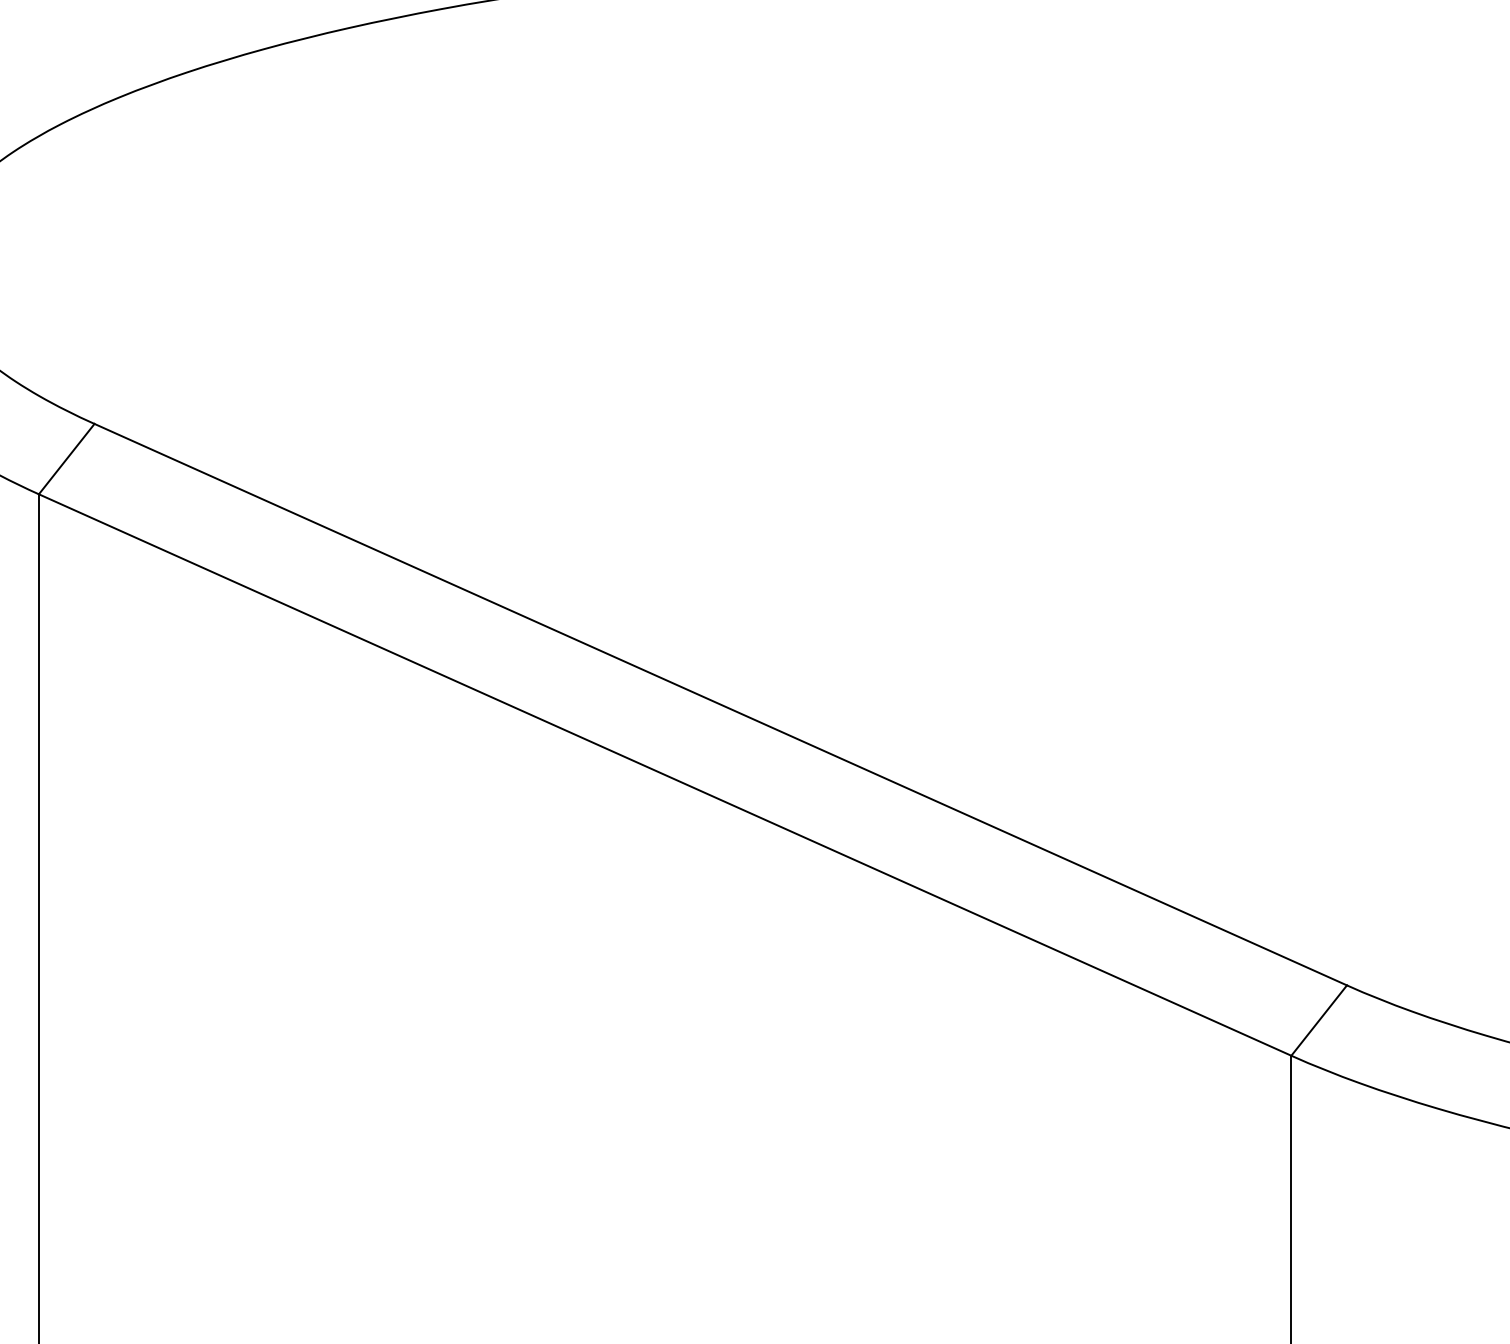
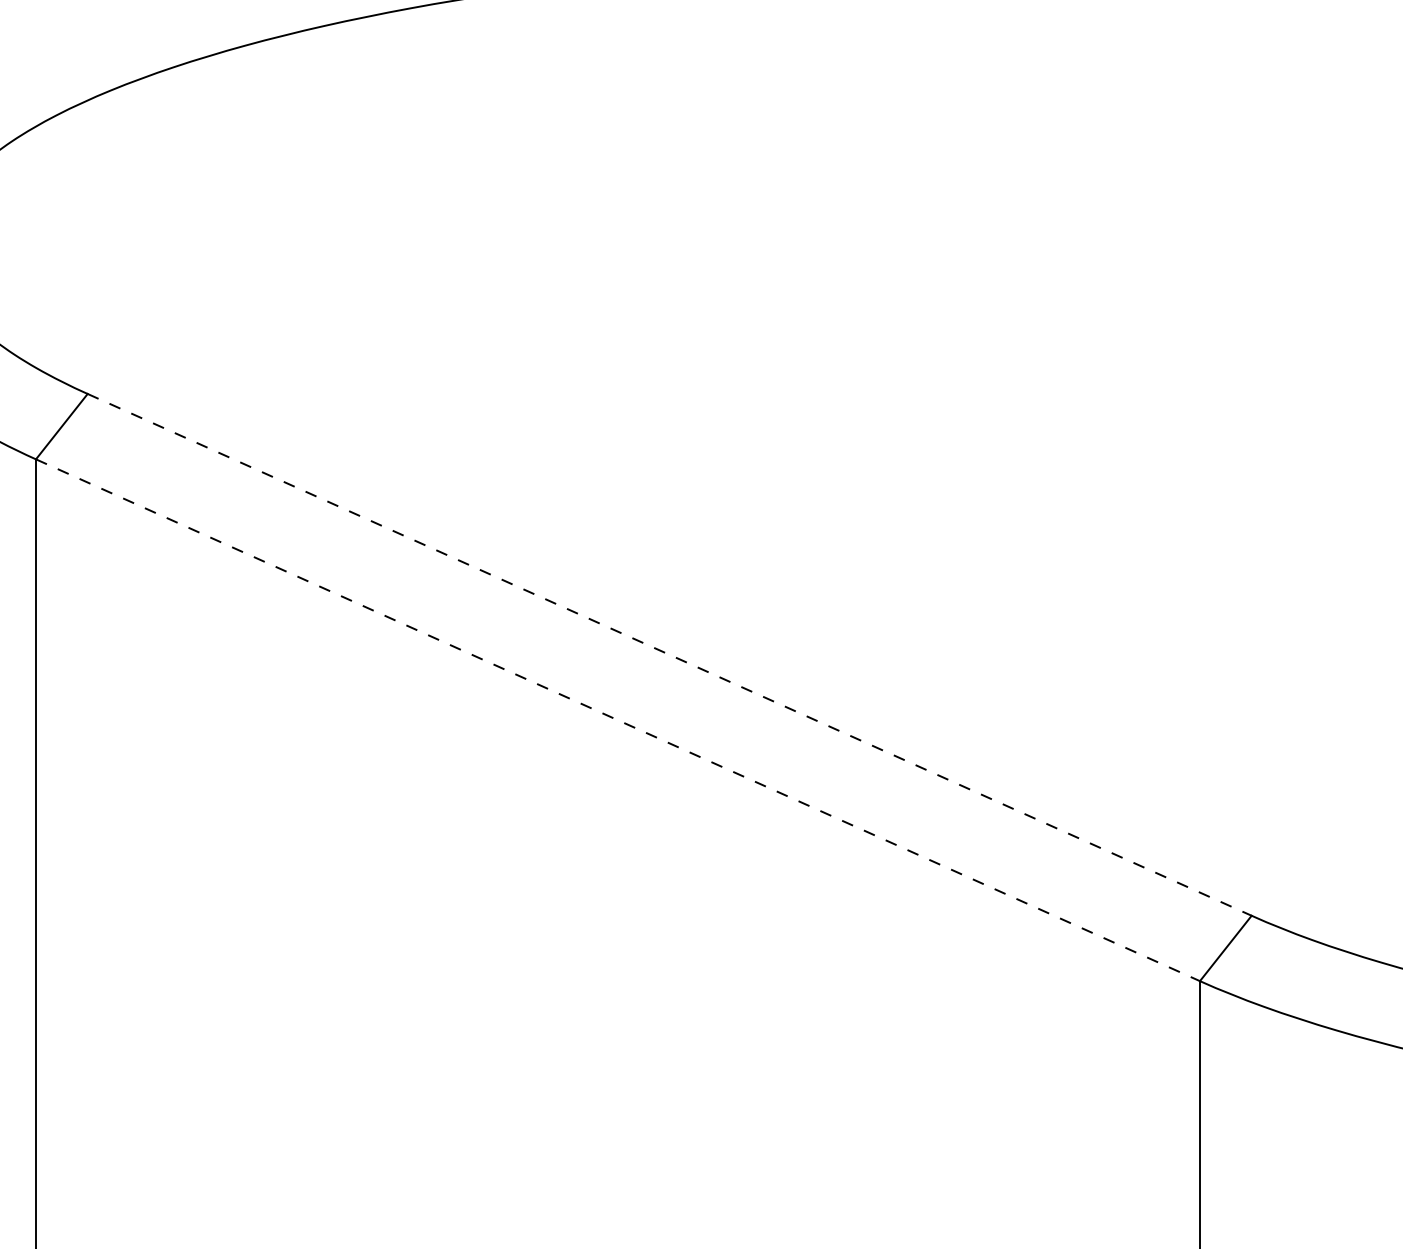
line: (720, 704) -> (669, 654), solid -> dashed
line: (664, 775) -> (617, 720), solid -> dashed

